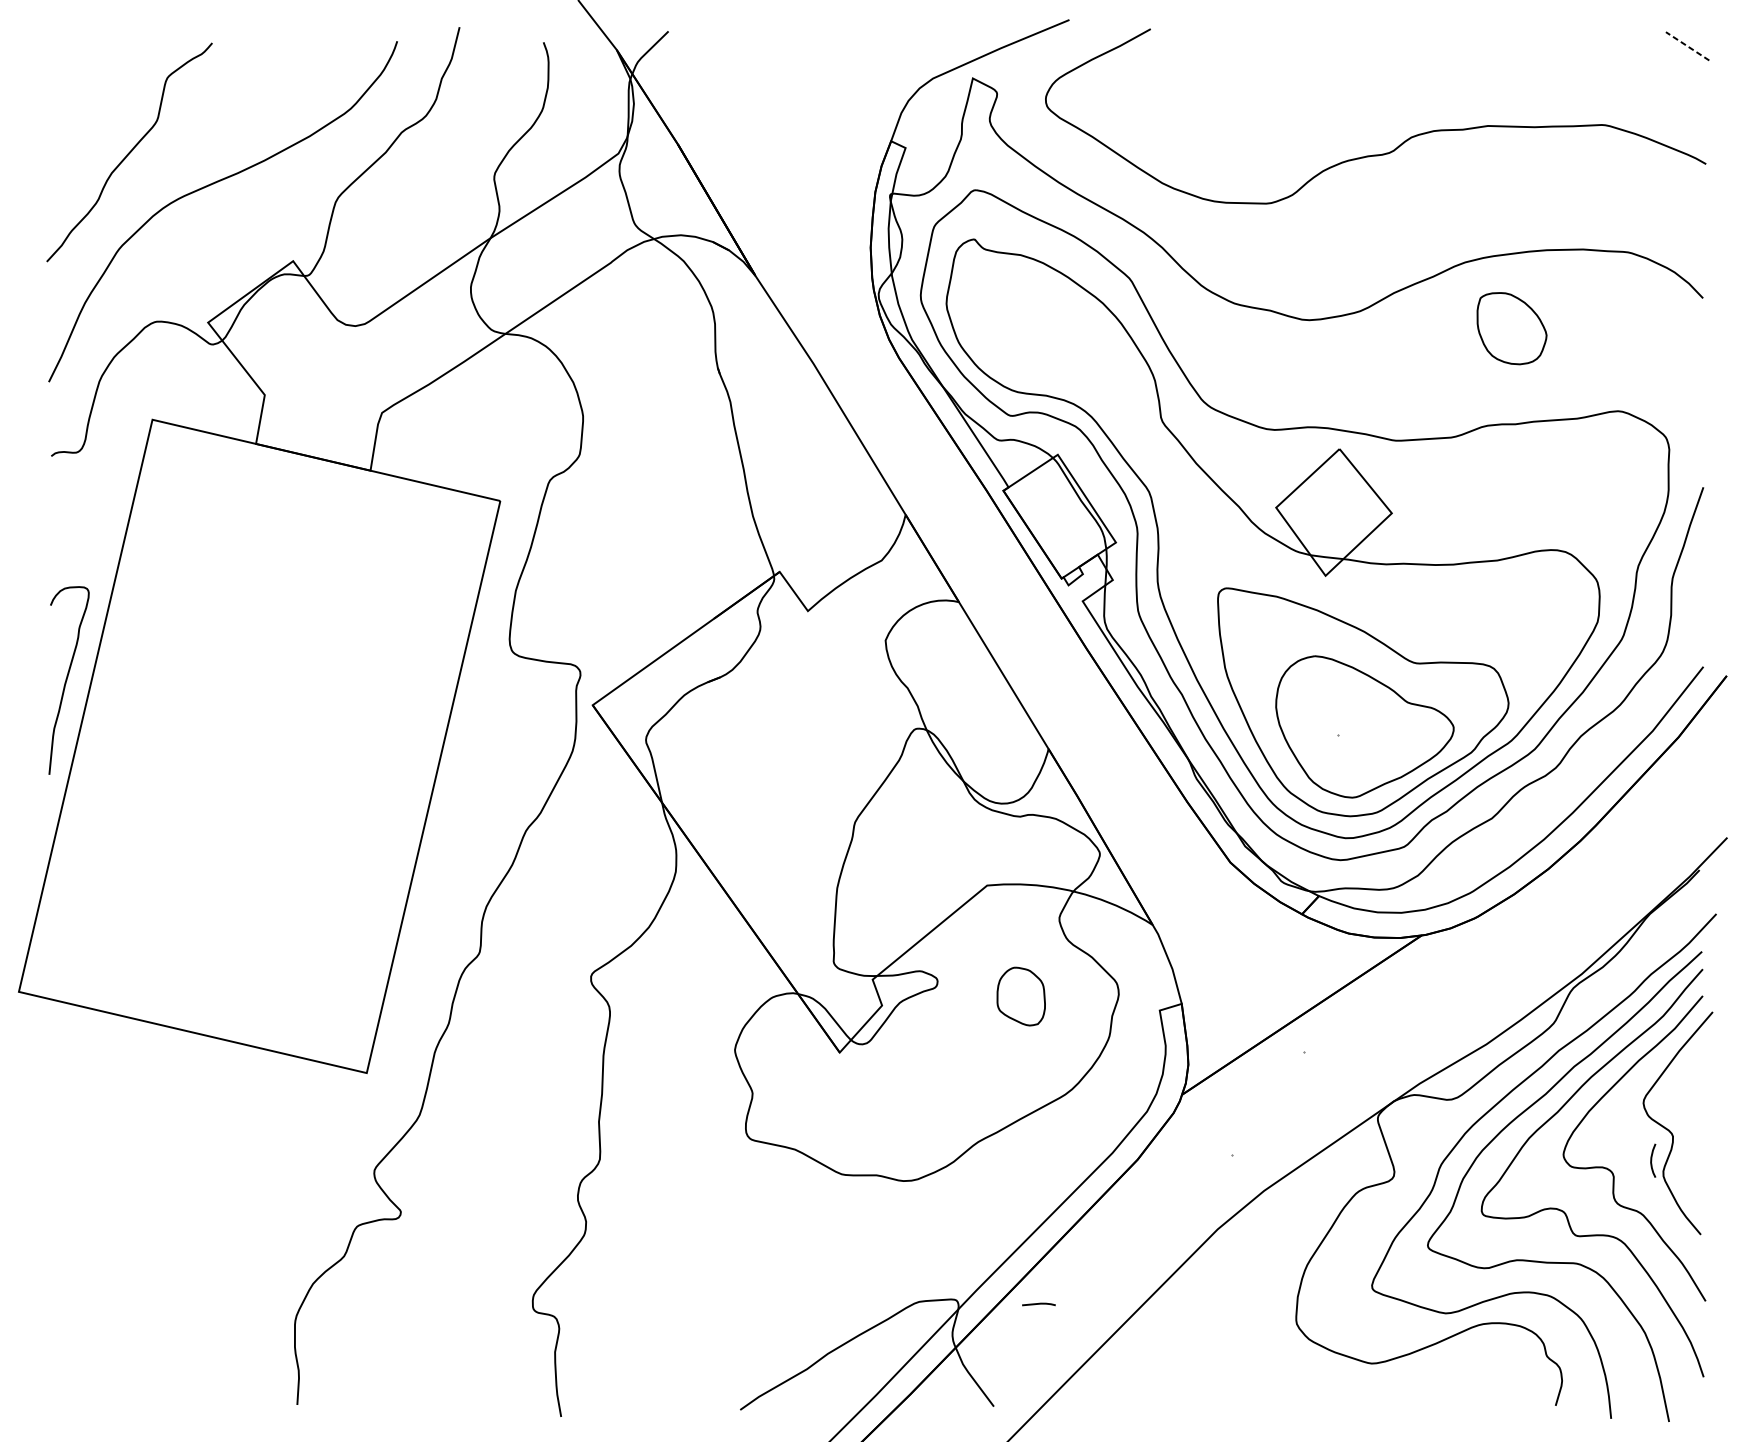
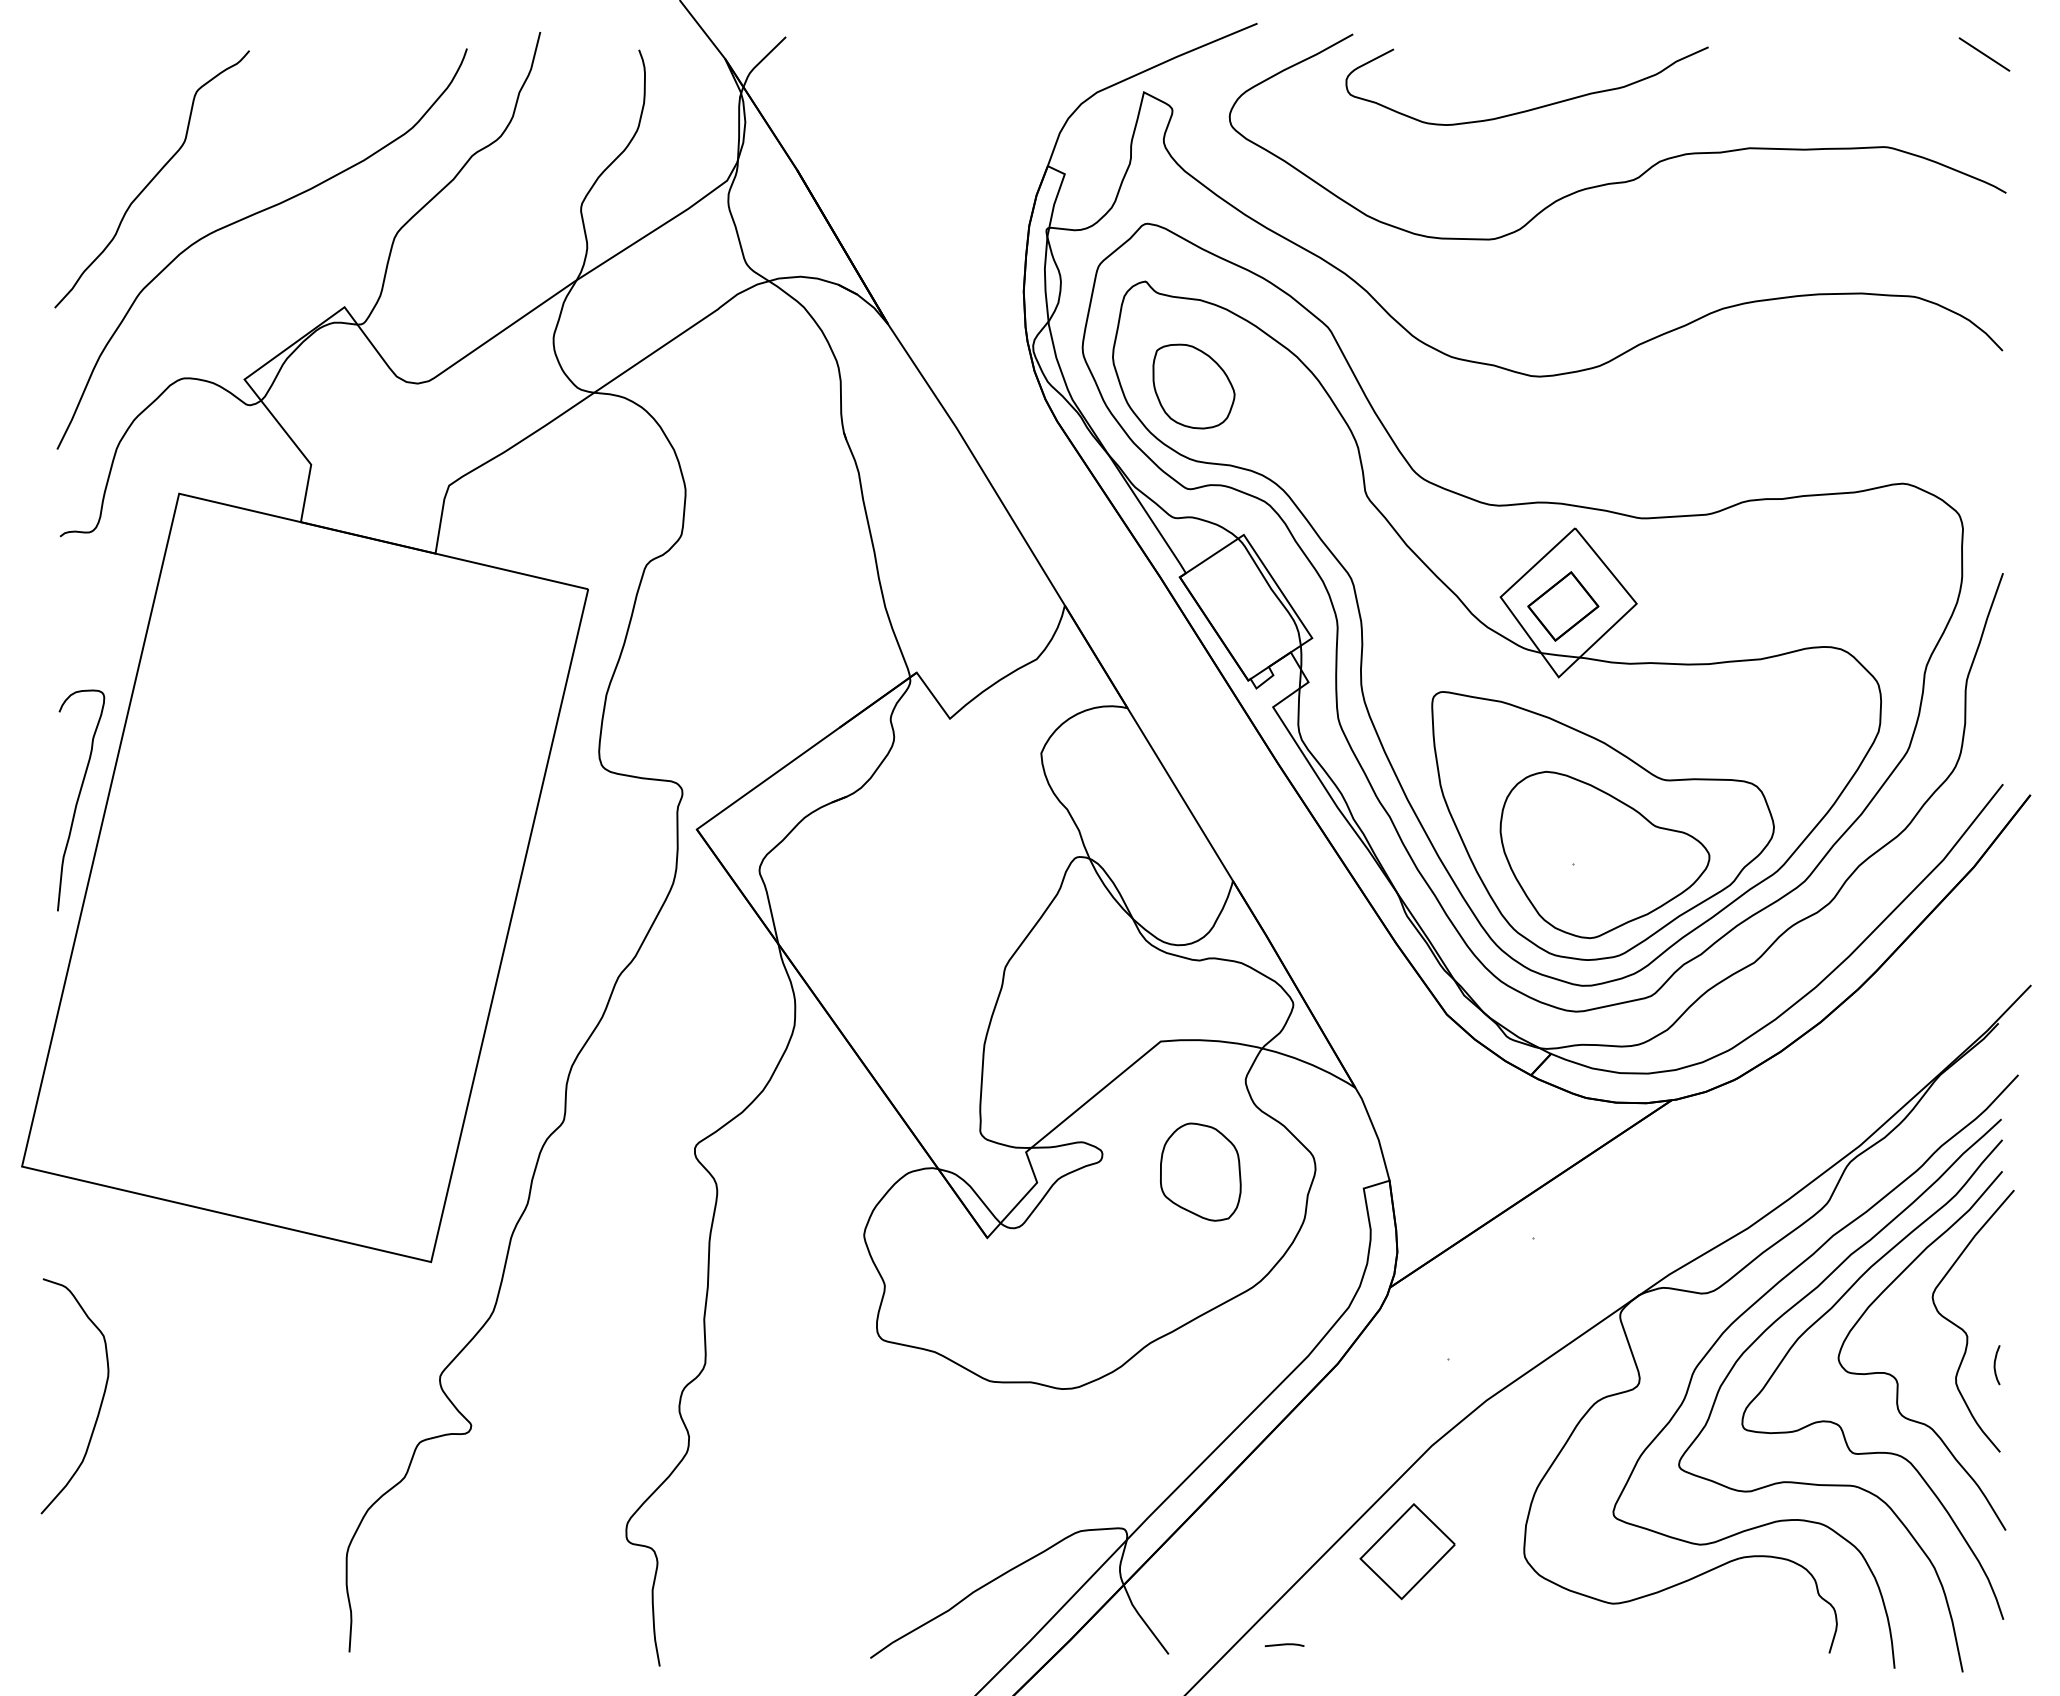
line: (1687, 46) -> (1984, 54), dashed -> solid
curve: (1302, 92) -> (1531, 108), added
part: (1511, 328) -> (1193, 386), moved
part: (1329, 515) -> (1563, 606), added
part: (1020, 996) -> (1200, 1171), size x1.43
curve: (1651, 1161) -> (1995, 1365), moved
curve: (85, 1192) -> (100, 1402), added
line: (1038, 1304) -> (1284, 1645), moved
part: (1196, 1319) -> (1407, 1551), added

